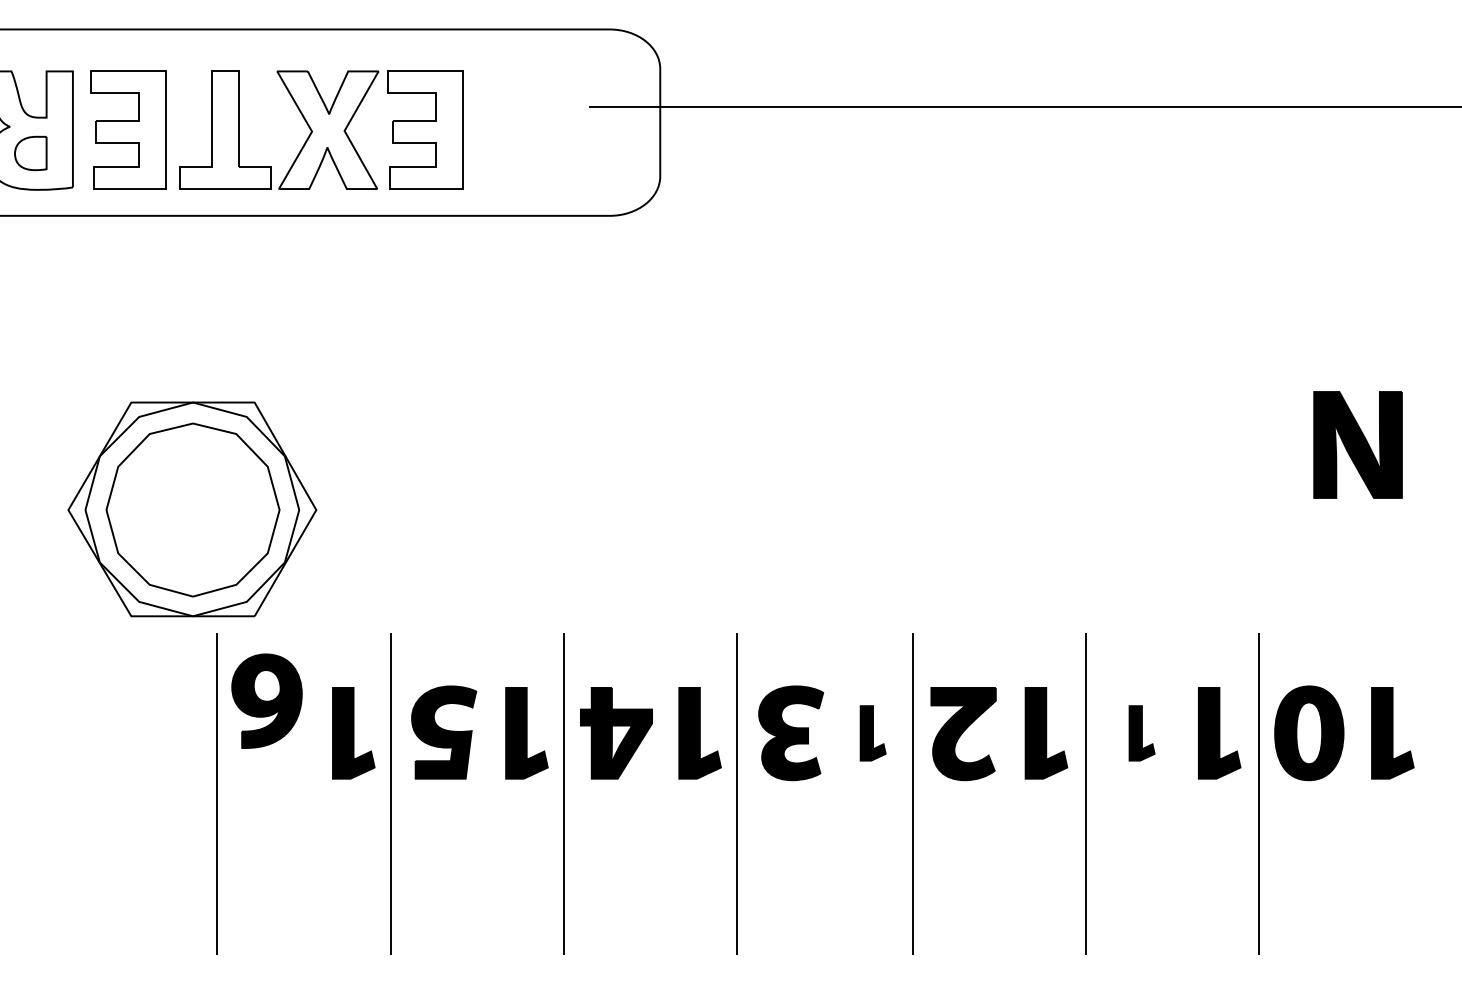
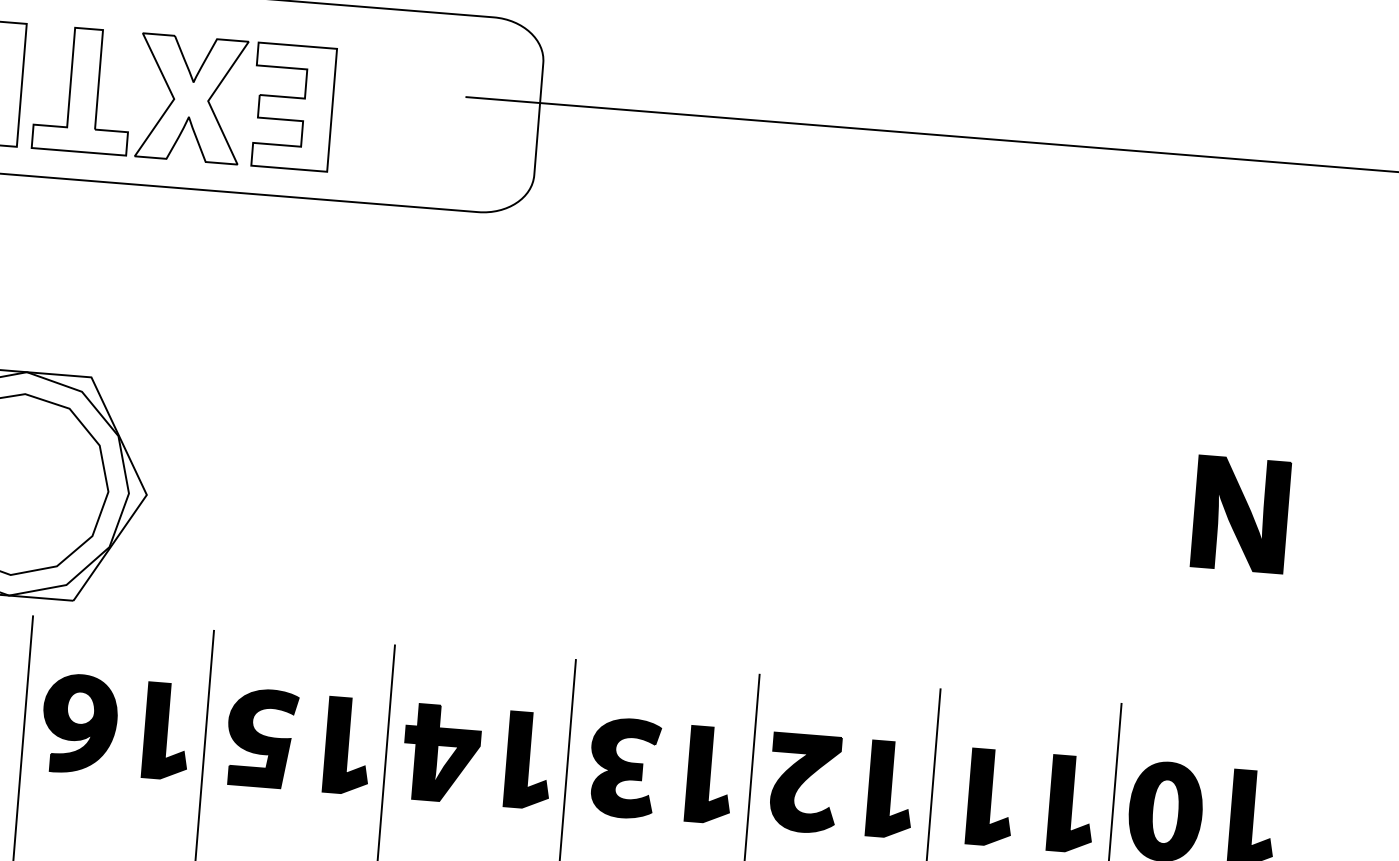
part: (266, 700) -> (79, 723), moved
part: (872, 733) -> (709, 775), size x1.67
part: (1141, 733) -> (990, 797), size x1.67

